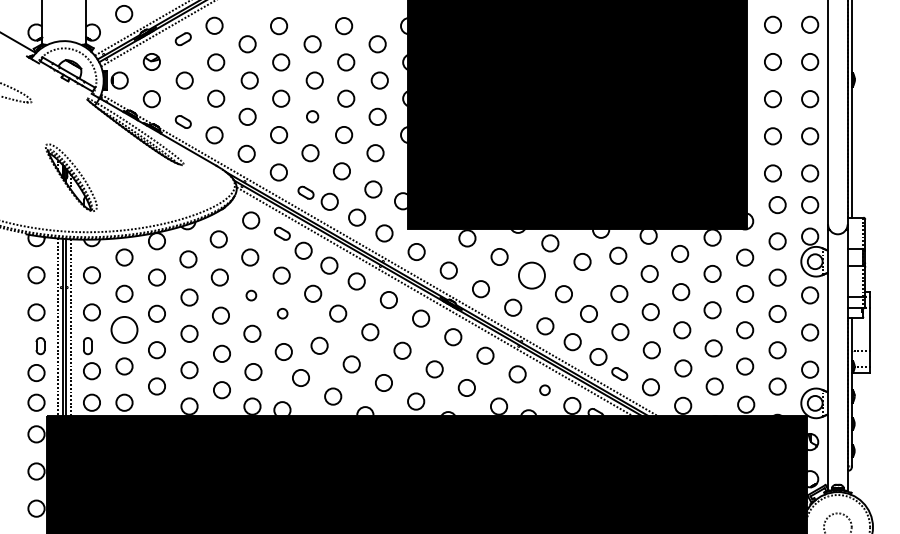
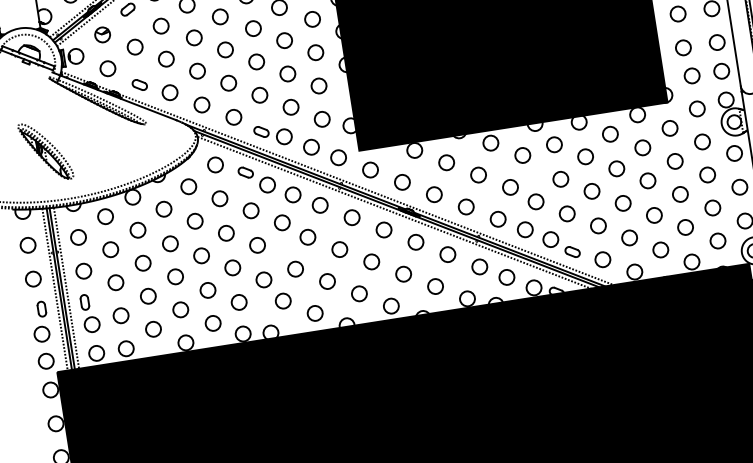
circle: (312, 116) -> (256, 61), size x1.43
circle: (531, 275) -> (478, 175), size x0.62
circle: (251, 295) -> (226, 233), size x1.67
circle: (282, 313) -> (257, 245), size x1.67
circle: (124, 330) -> (115, 283), size x0.62
circle: (544, 390) -> (506, 277), size x1.67

